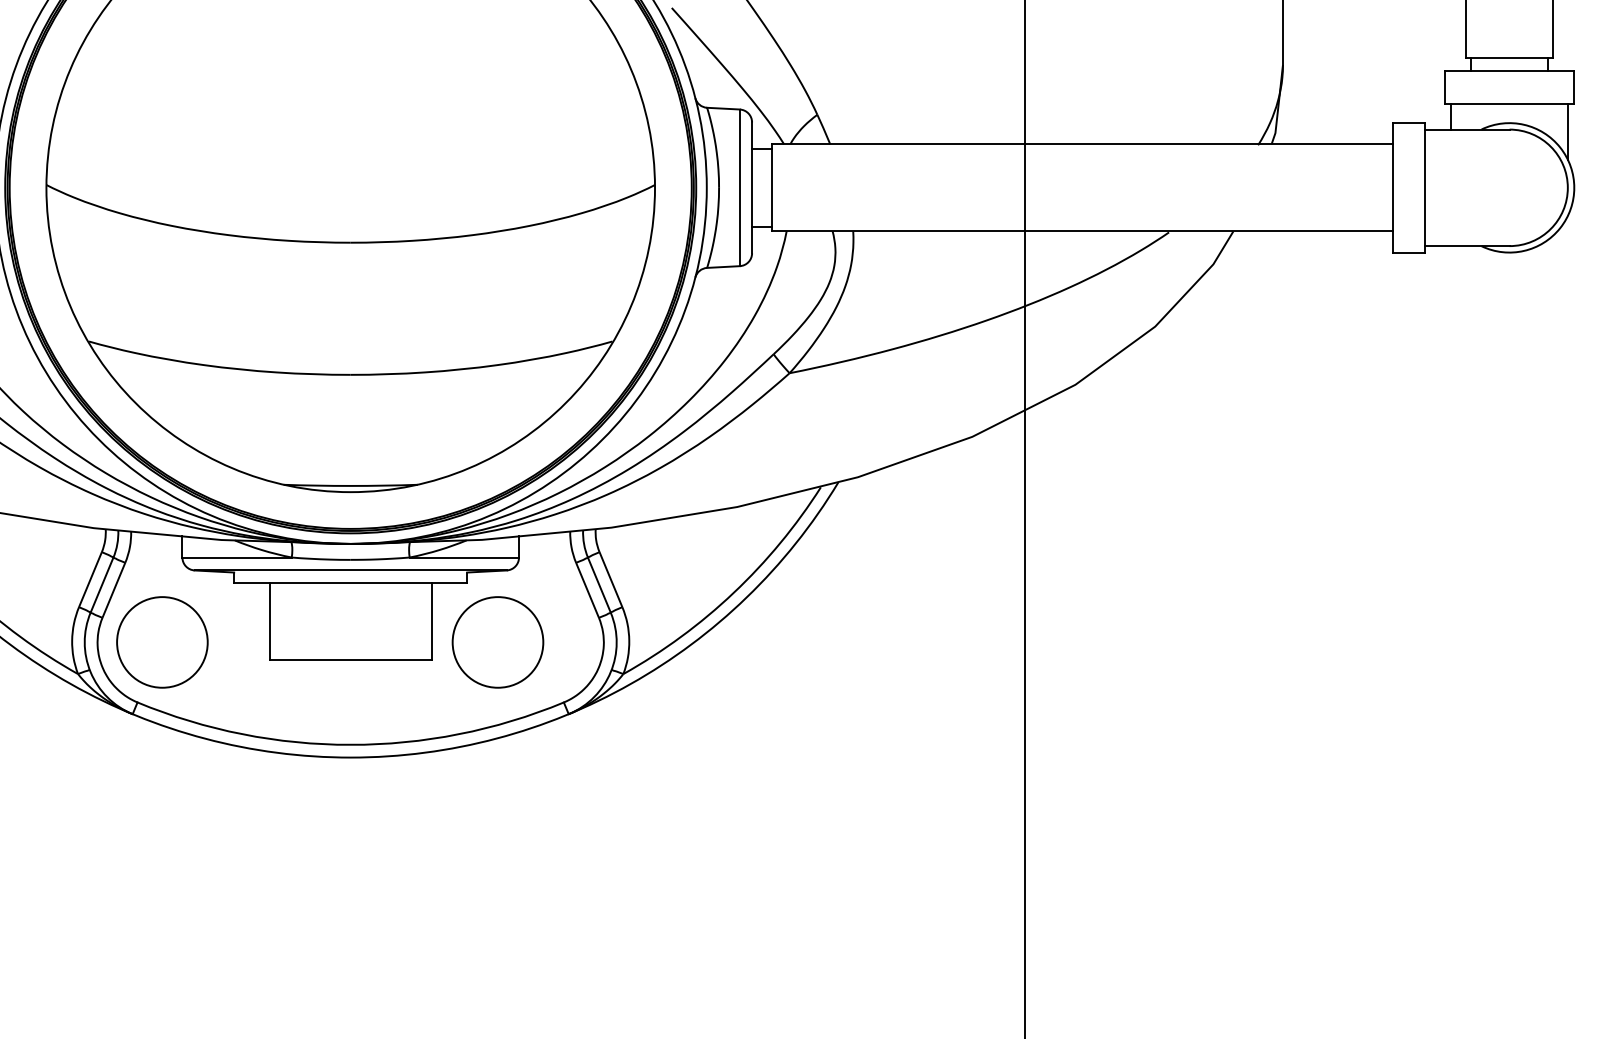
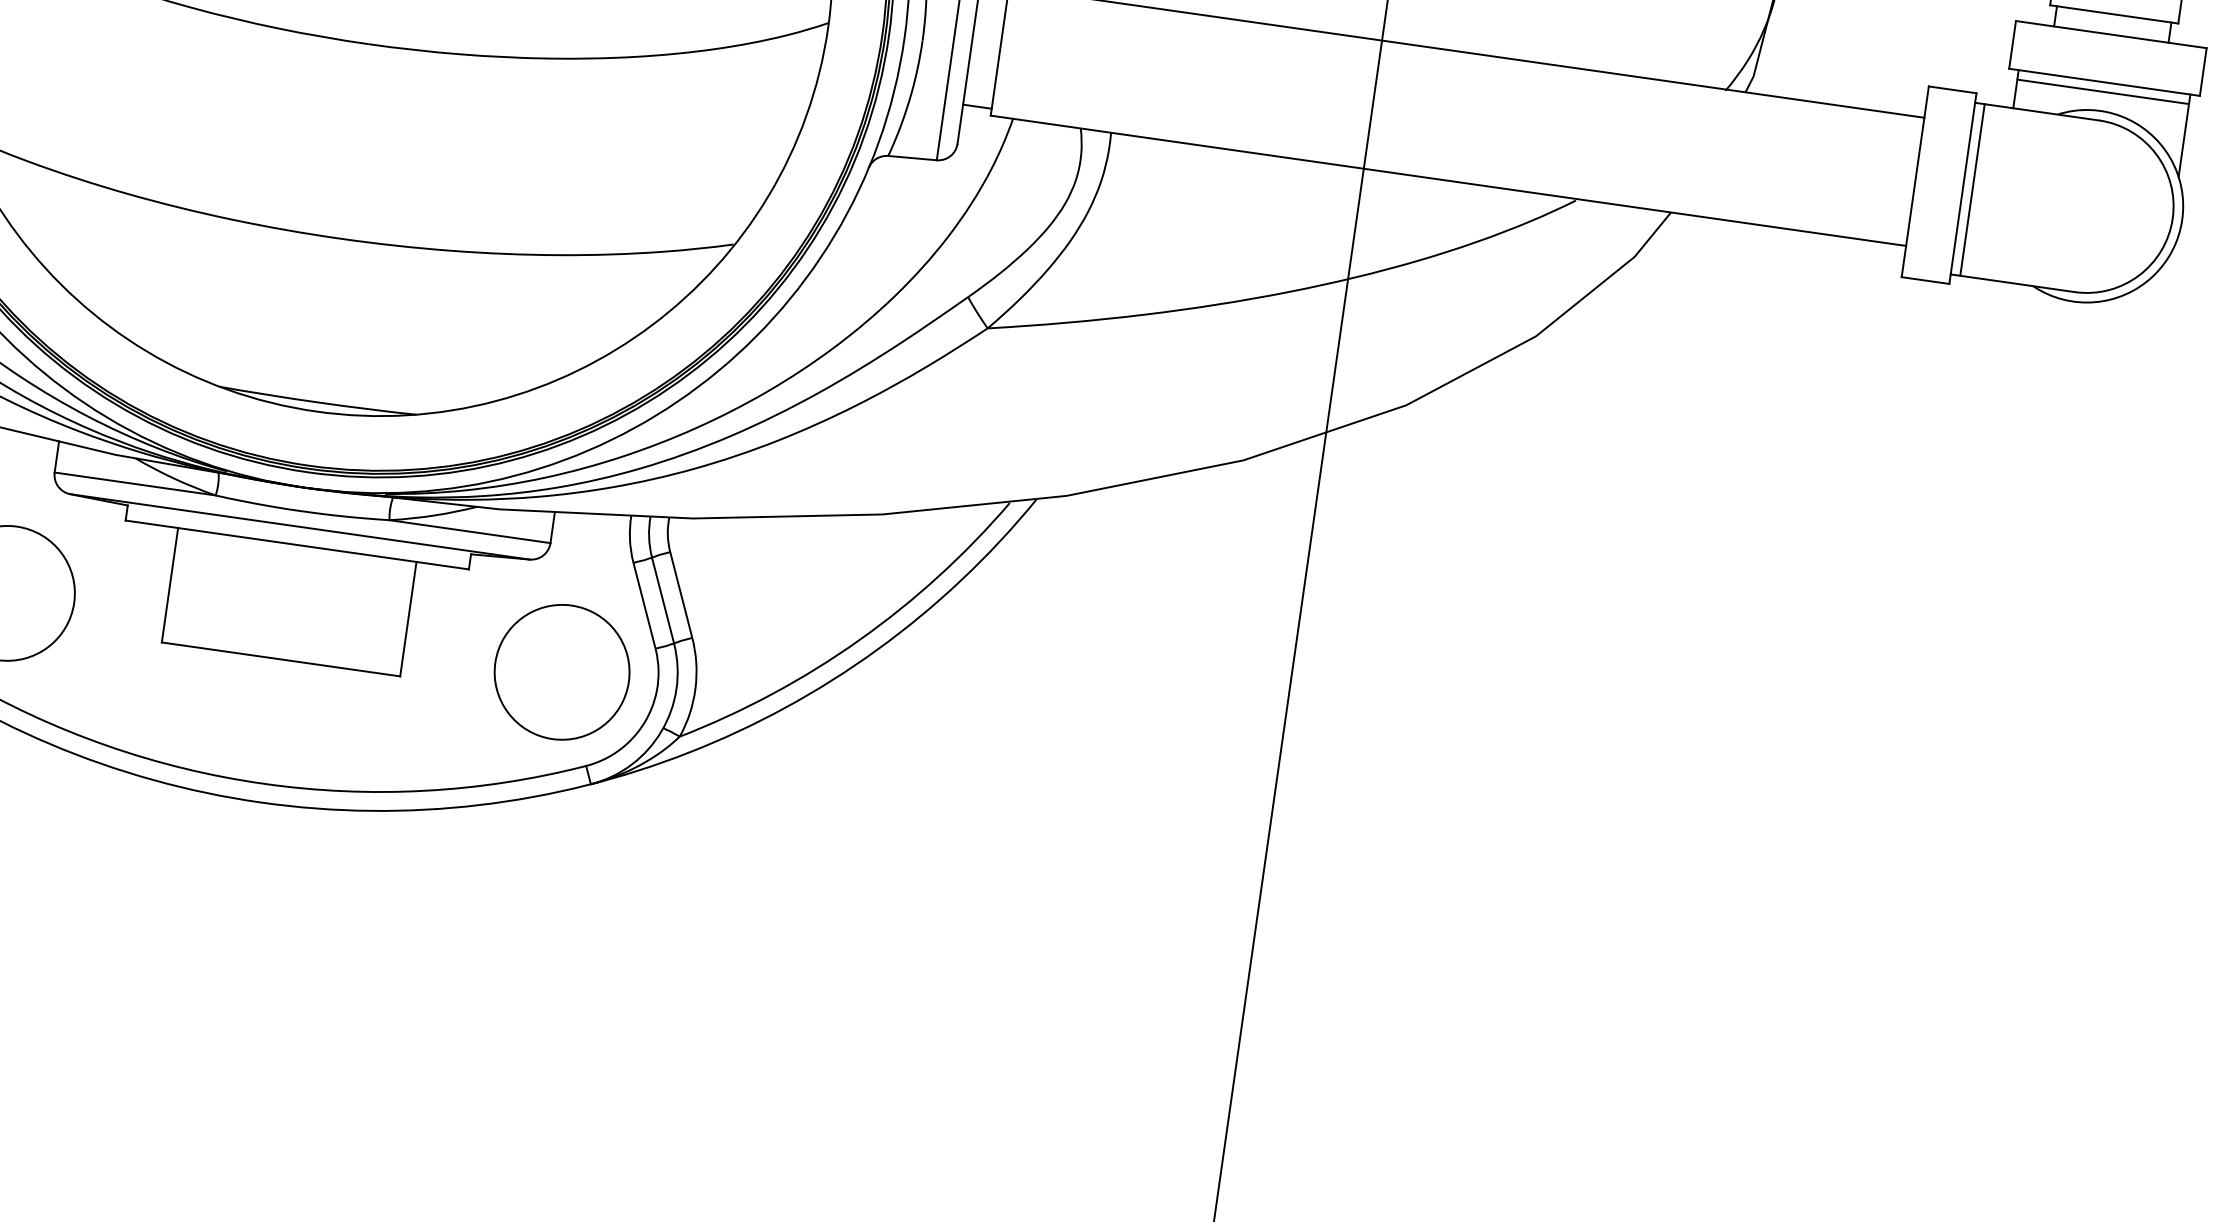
line: (1509, 110) -> (2103, 92), added
line: (1431, 187) -> (1972, 189), added
circle: (497, 642) -> (561, 672), moved

